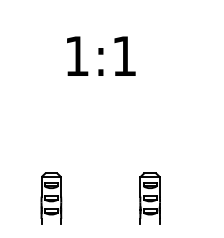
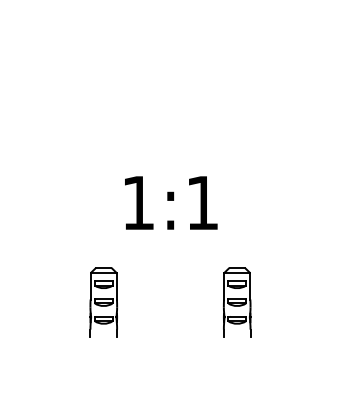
text: (101, 55) -> (171, 202), moved

